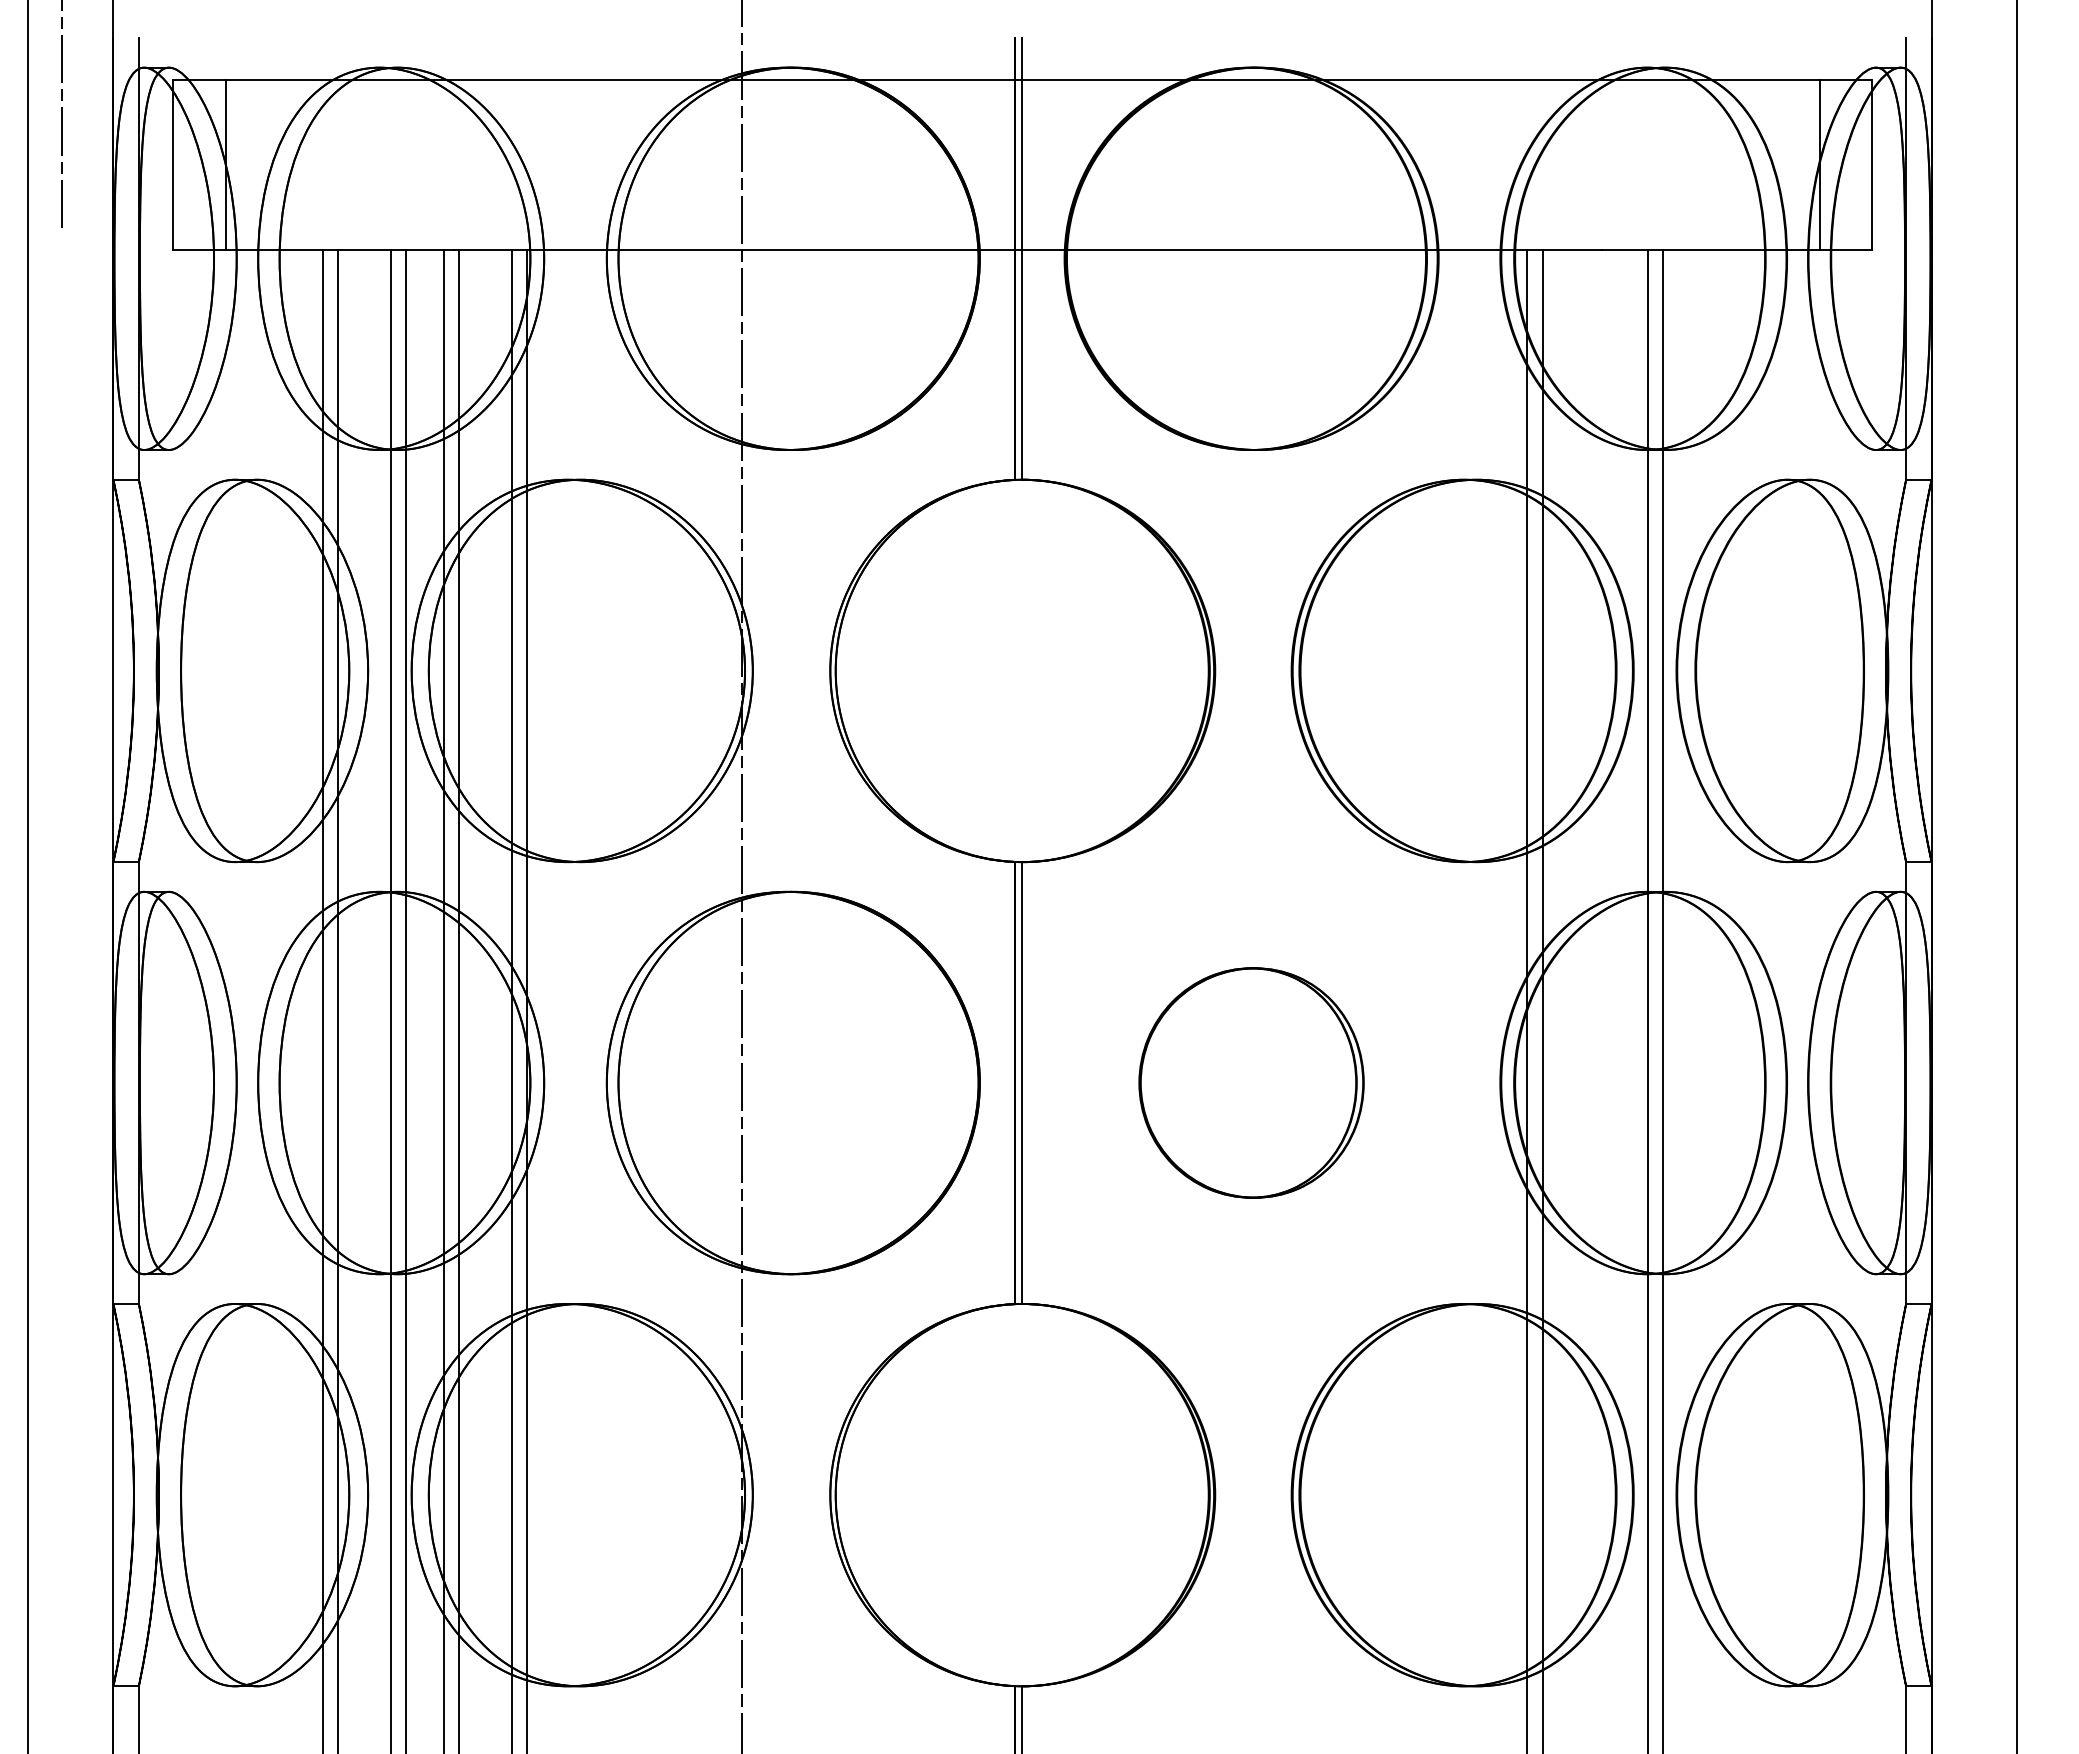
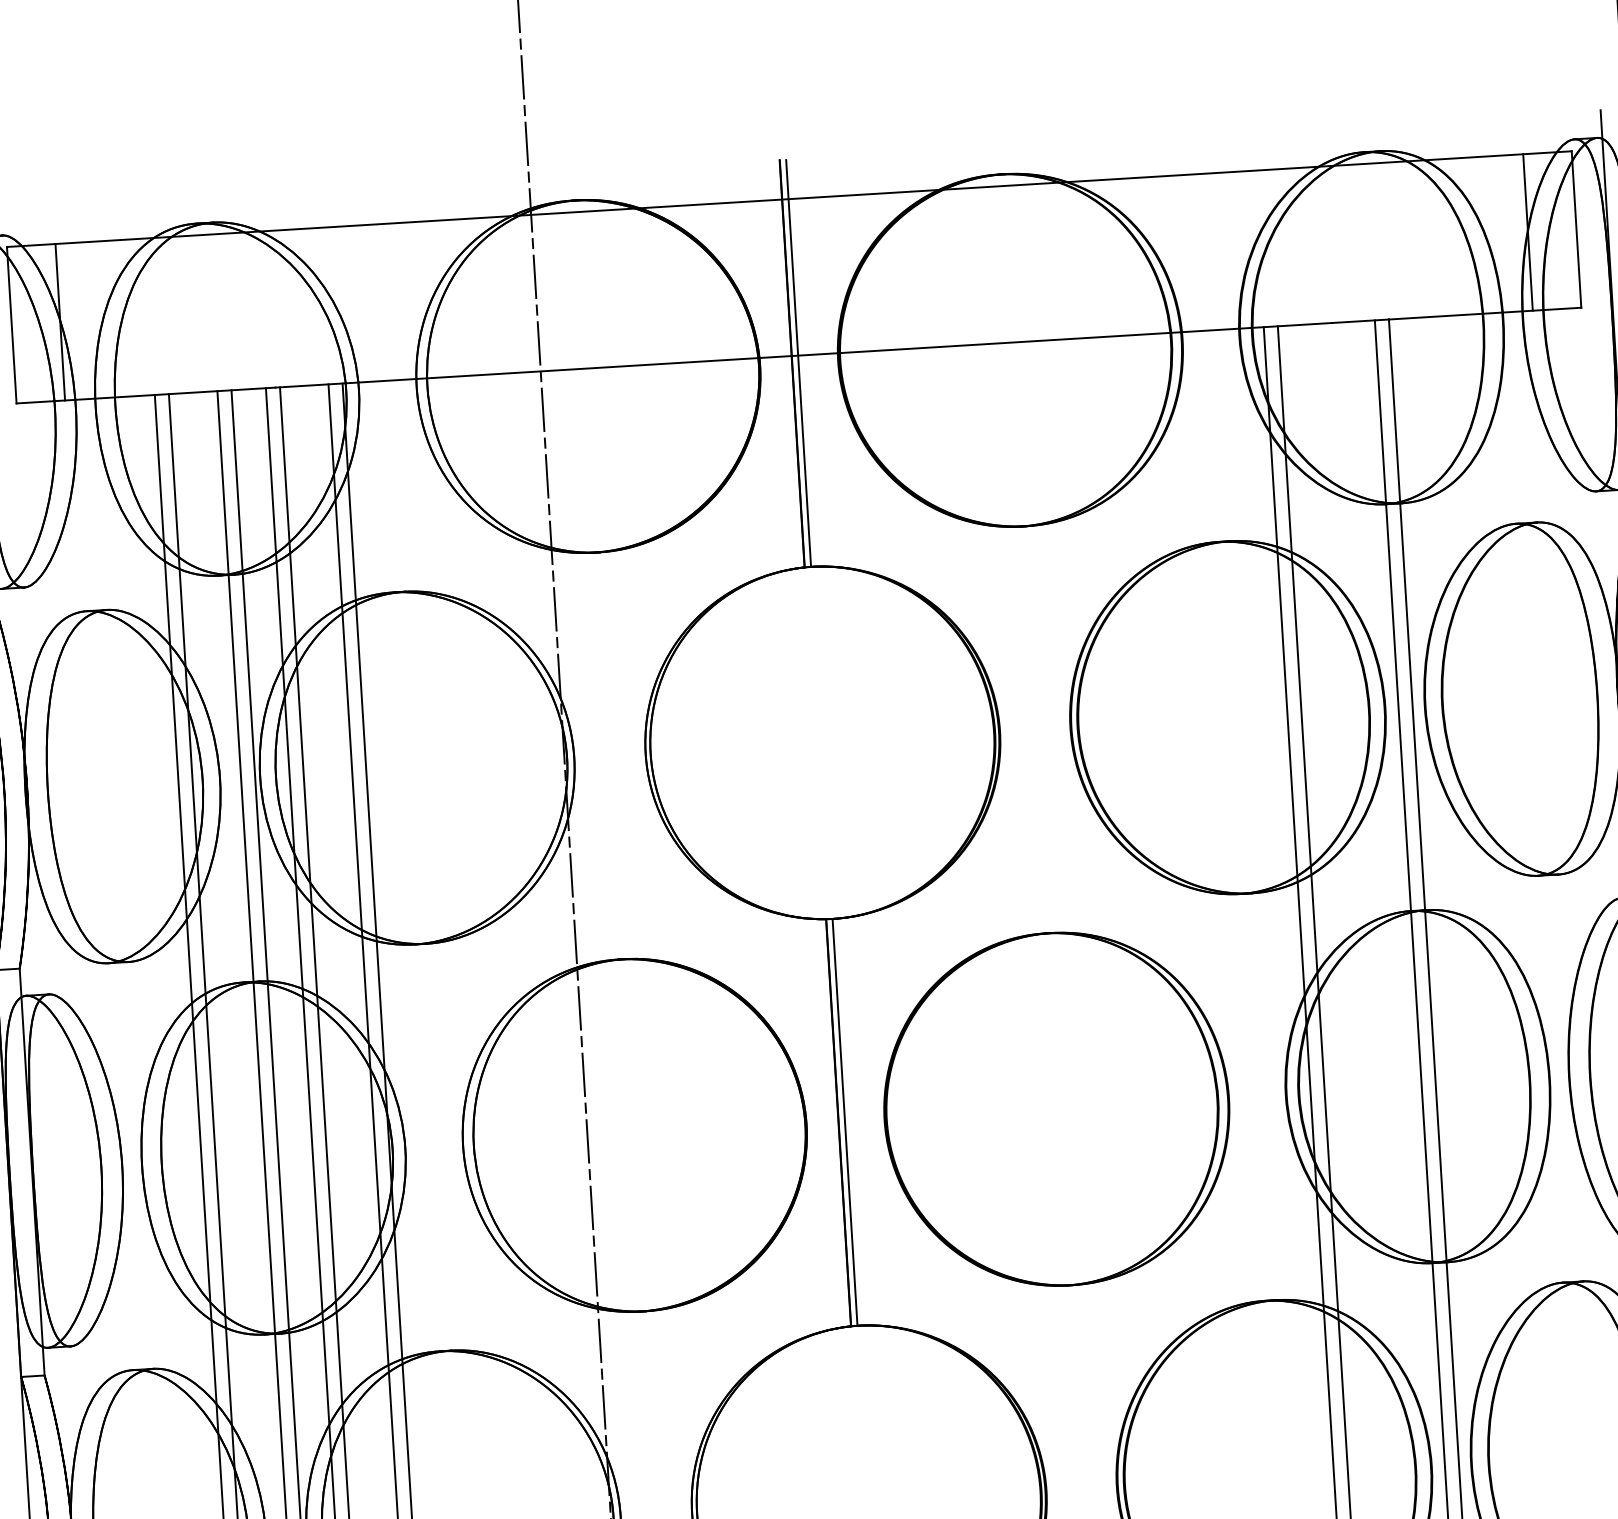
part: (1251, 1082) -> (1056, 1108), size x1.67

